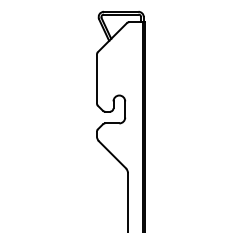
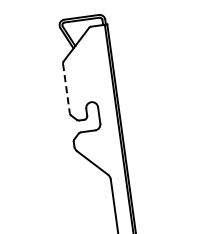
line: (96, 79) -> (66, 89), solid -> dashed

